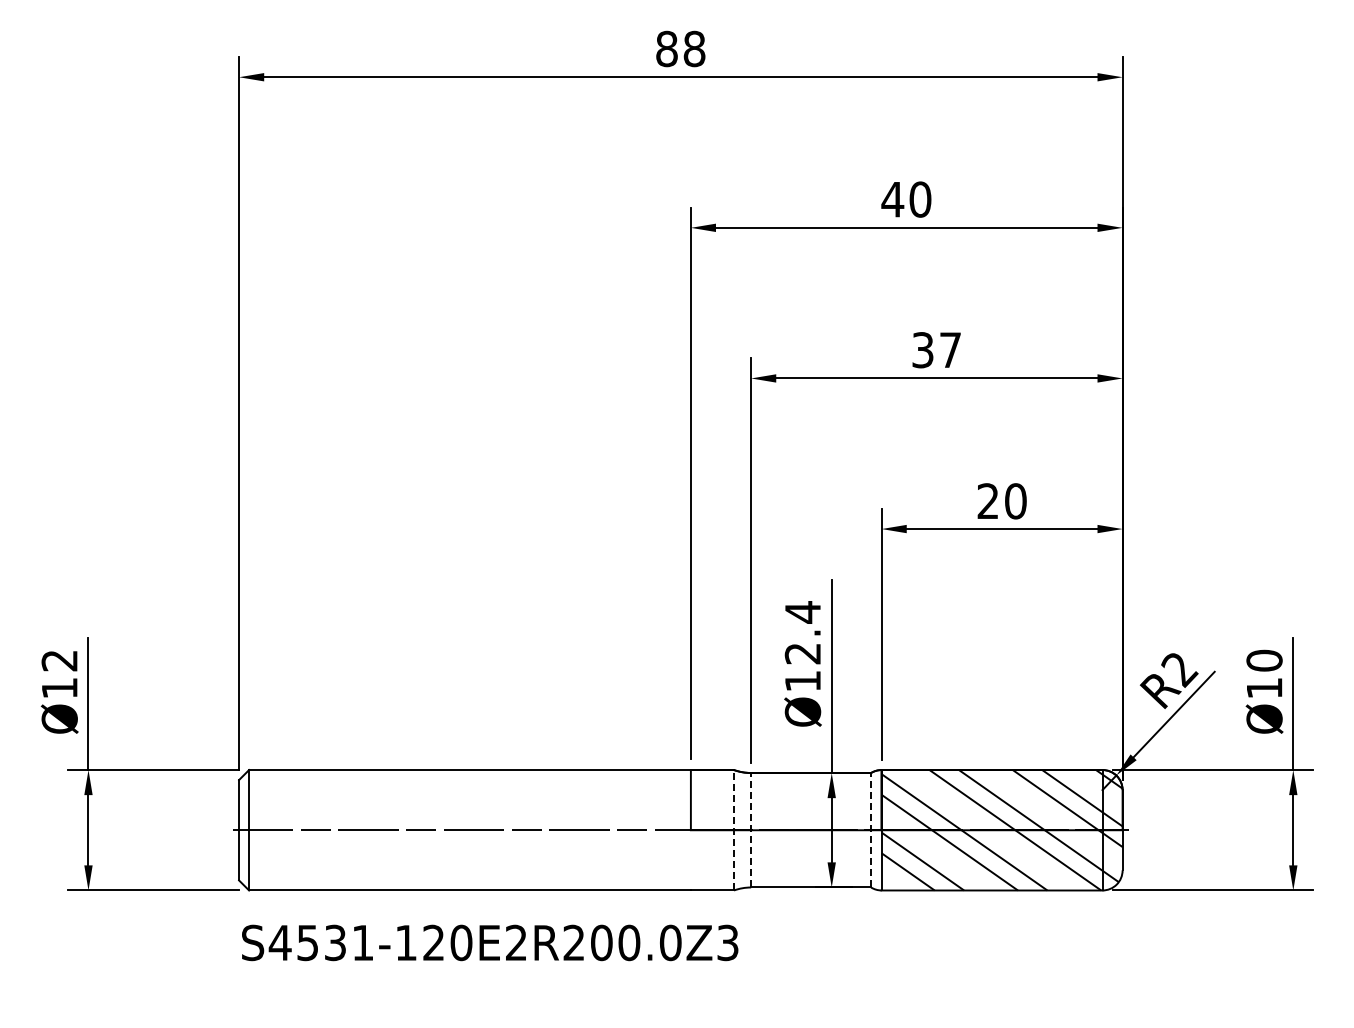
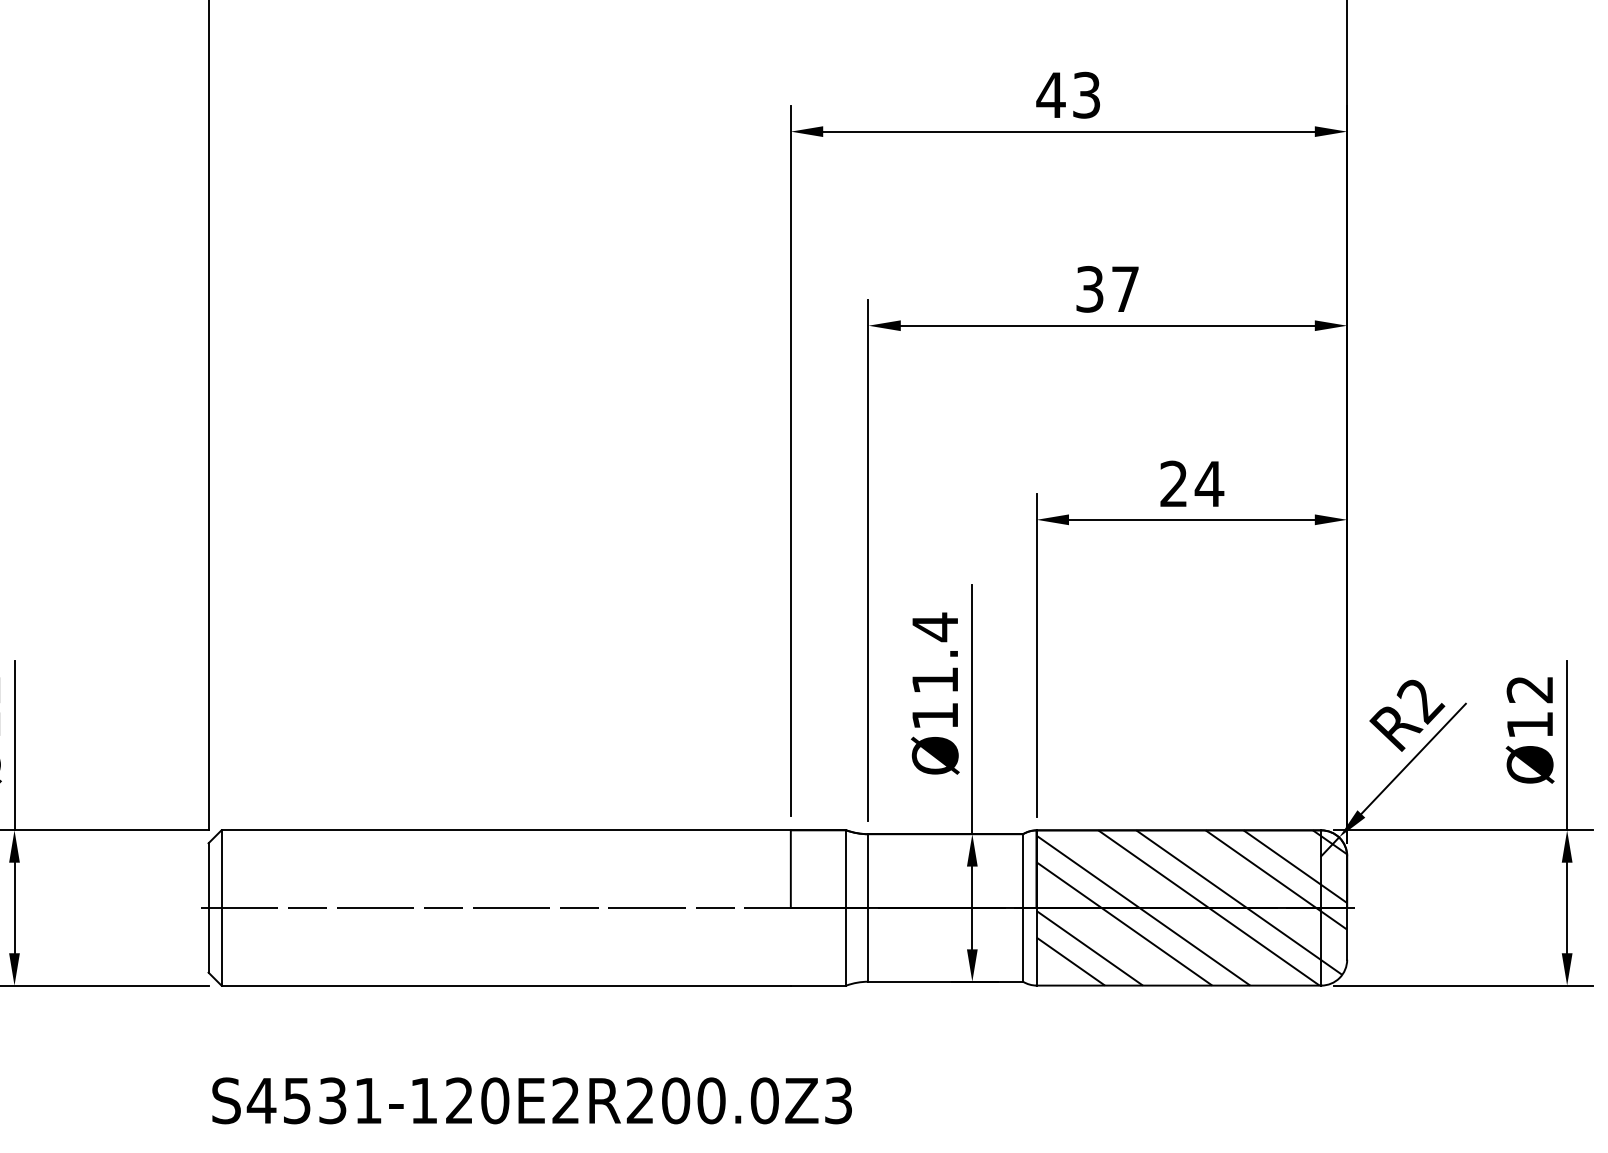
text: (920, 199) -> (1086, 95), 40 -> 43
text: (1015, 501) -> (1209, 484), 20 -> 24
text: (802, 653) -> (934, 680), Ø12.4 -> Ø11.4
text: (1264, 660) -> (1530, 689), Ø10 -> Ø12
line: (734, 829) -> (847, 907), dashed -> solid
line: (751, 829) -> (868, 907), dashed -> solid
line: (871, 829) -> (1023, 907), dashed -> solid
text: (490, 942) -> (532, 1100), moved

